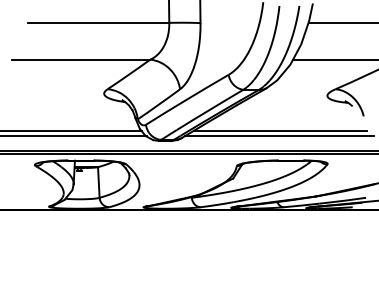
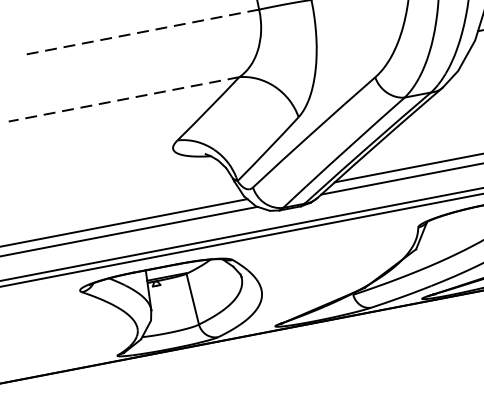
line: (98, 22) -> (140, 31), solid -> dashed
line: (81, 59) -> (124, 99), solid -> dashed

